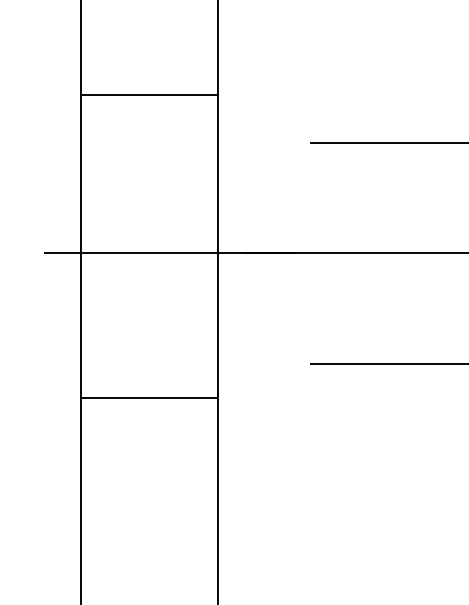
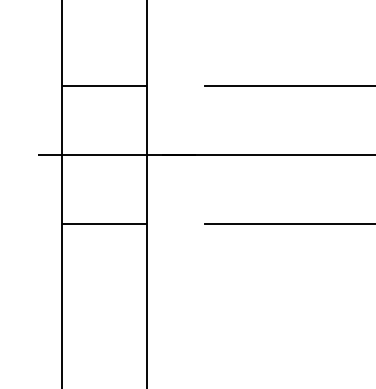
line: (149, 95) -> (104, 86), moved
line: (149, 397) -> (104, 224), moved

